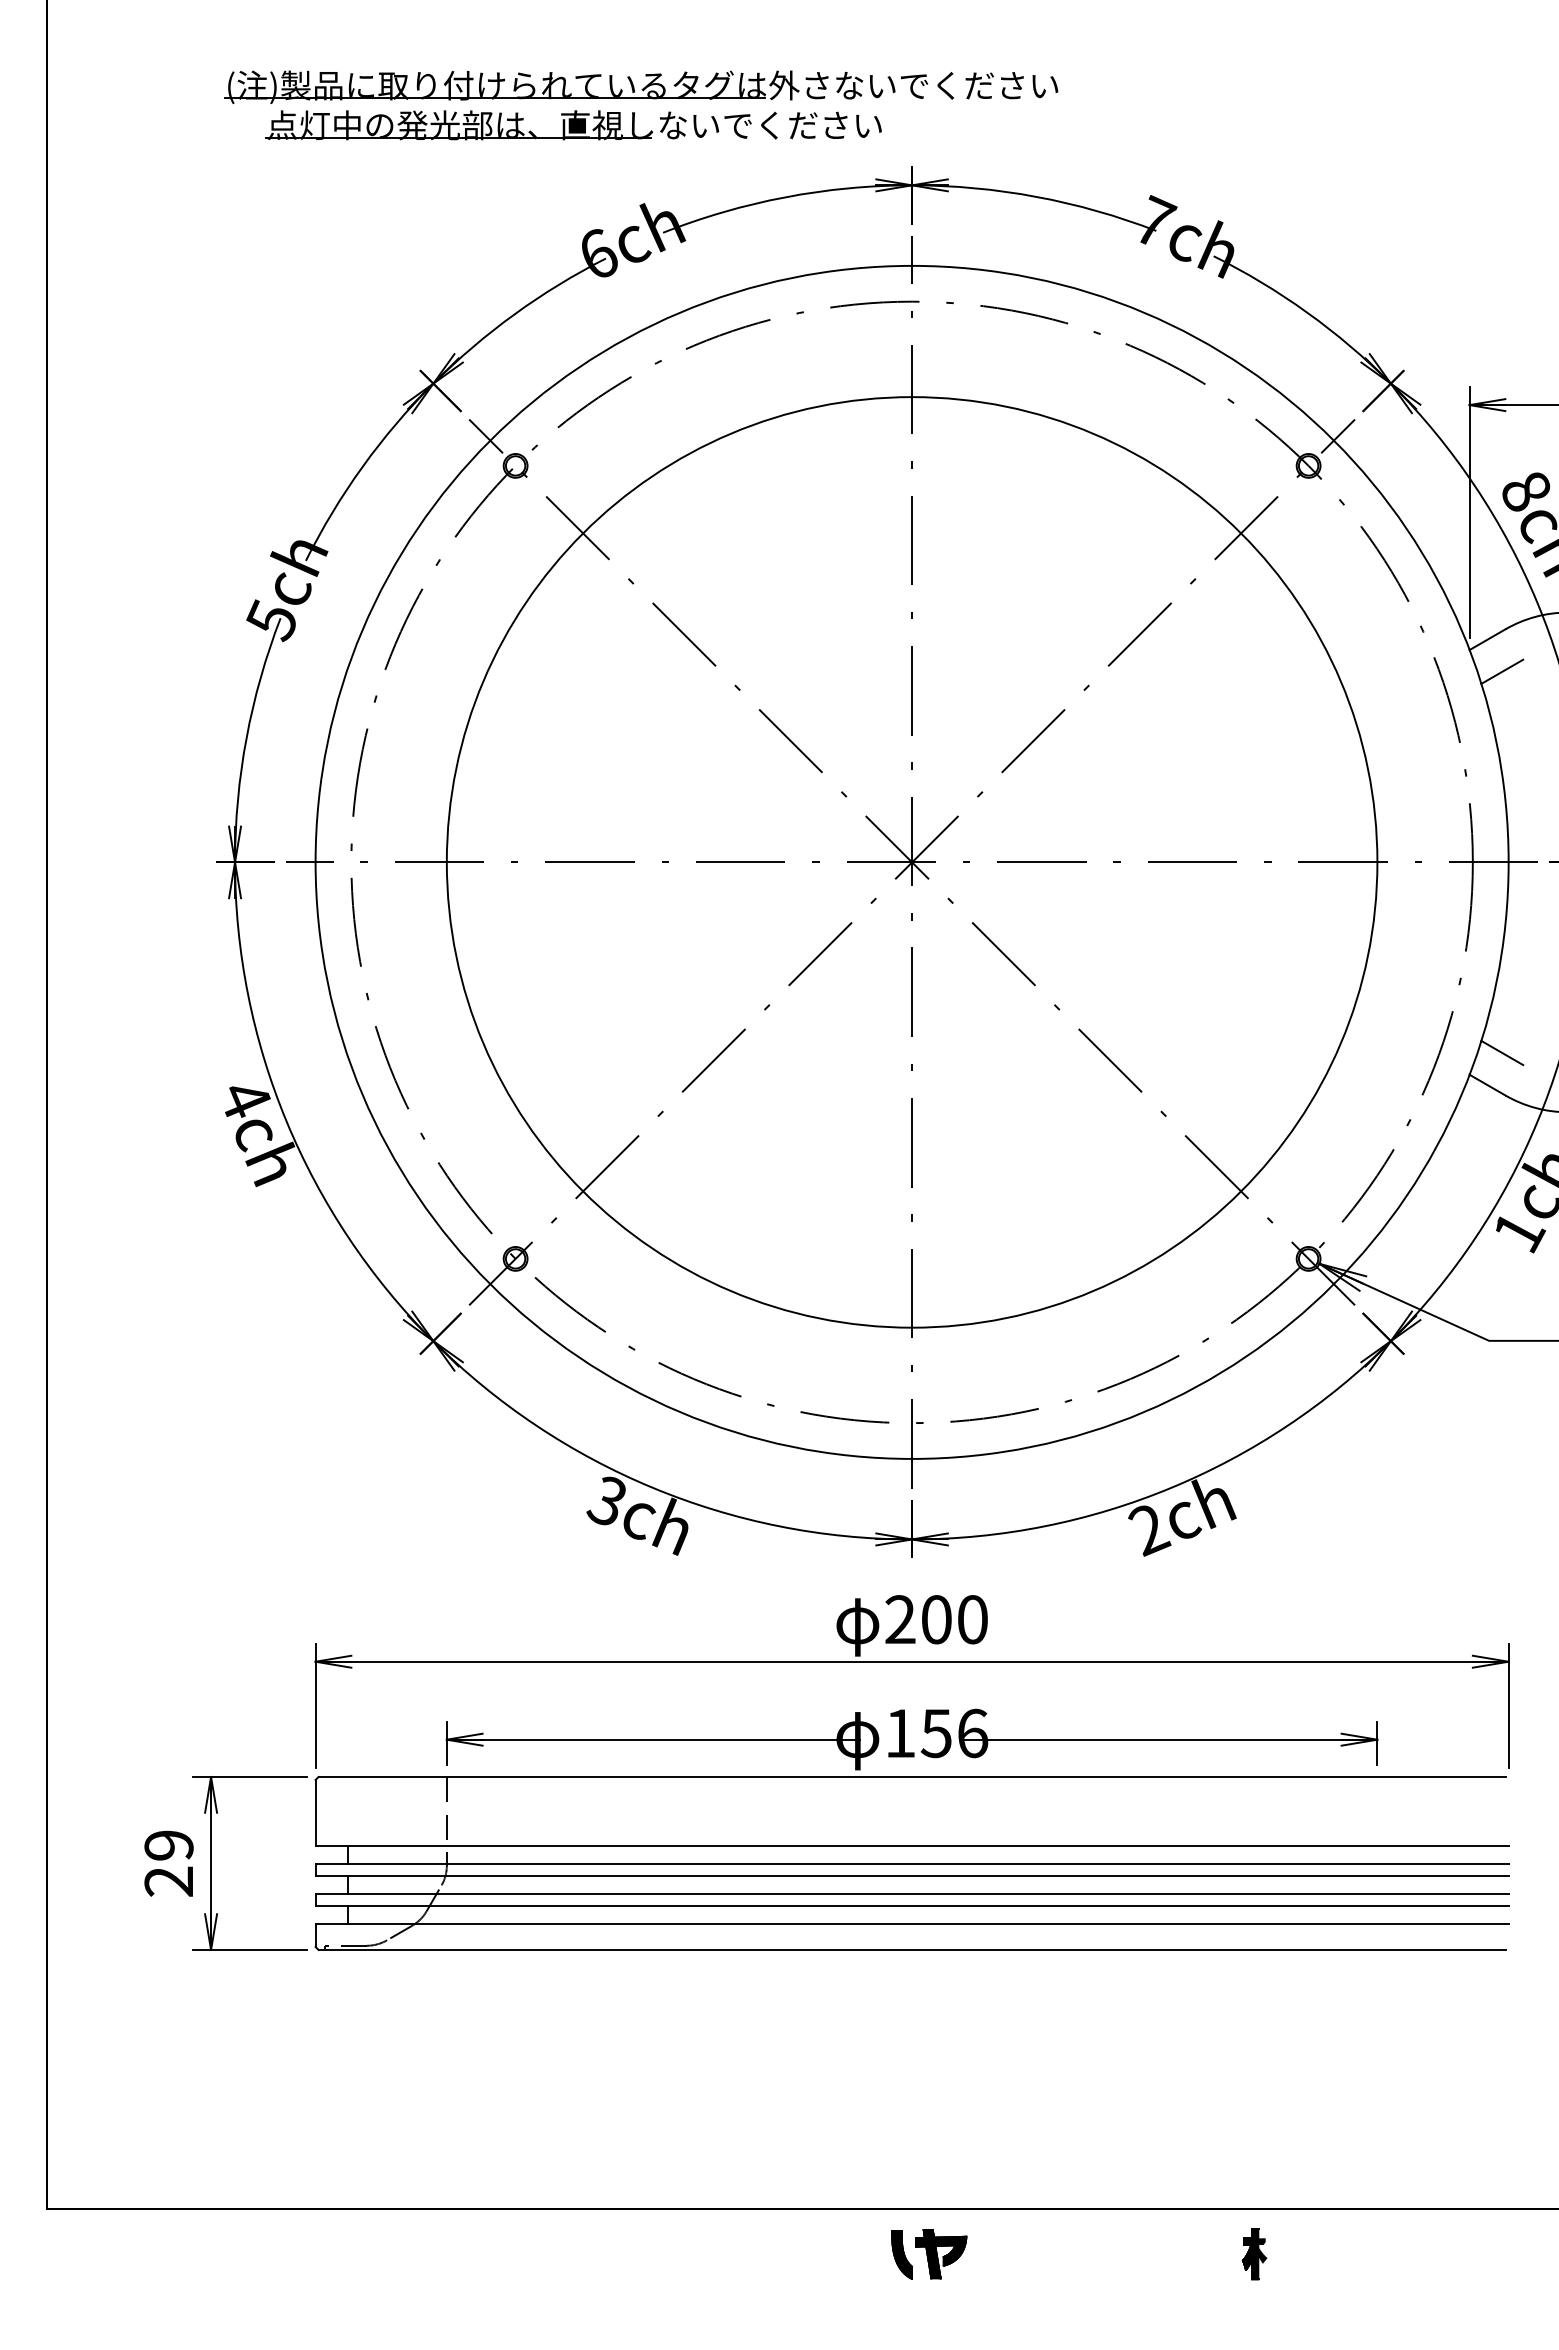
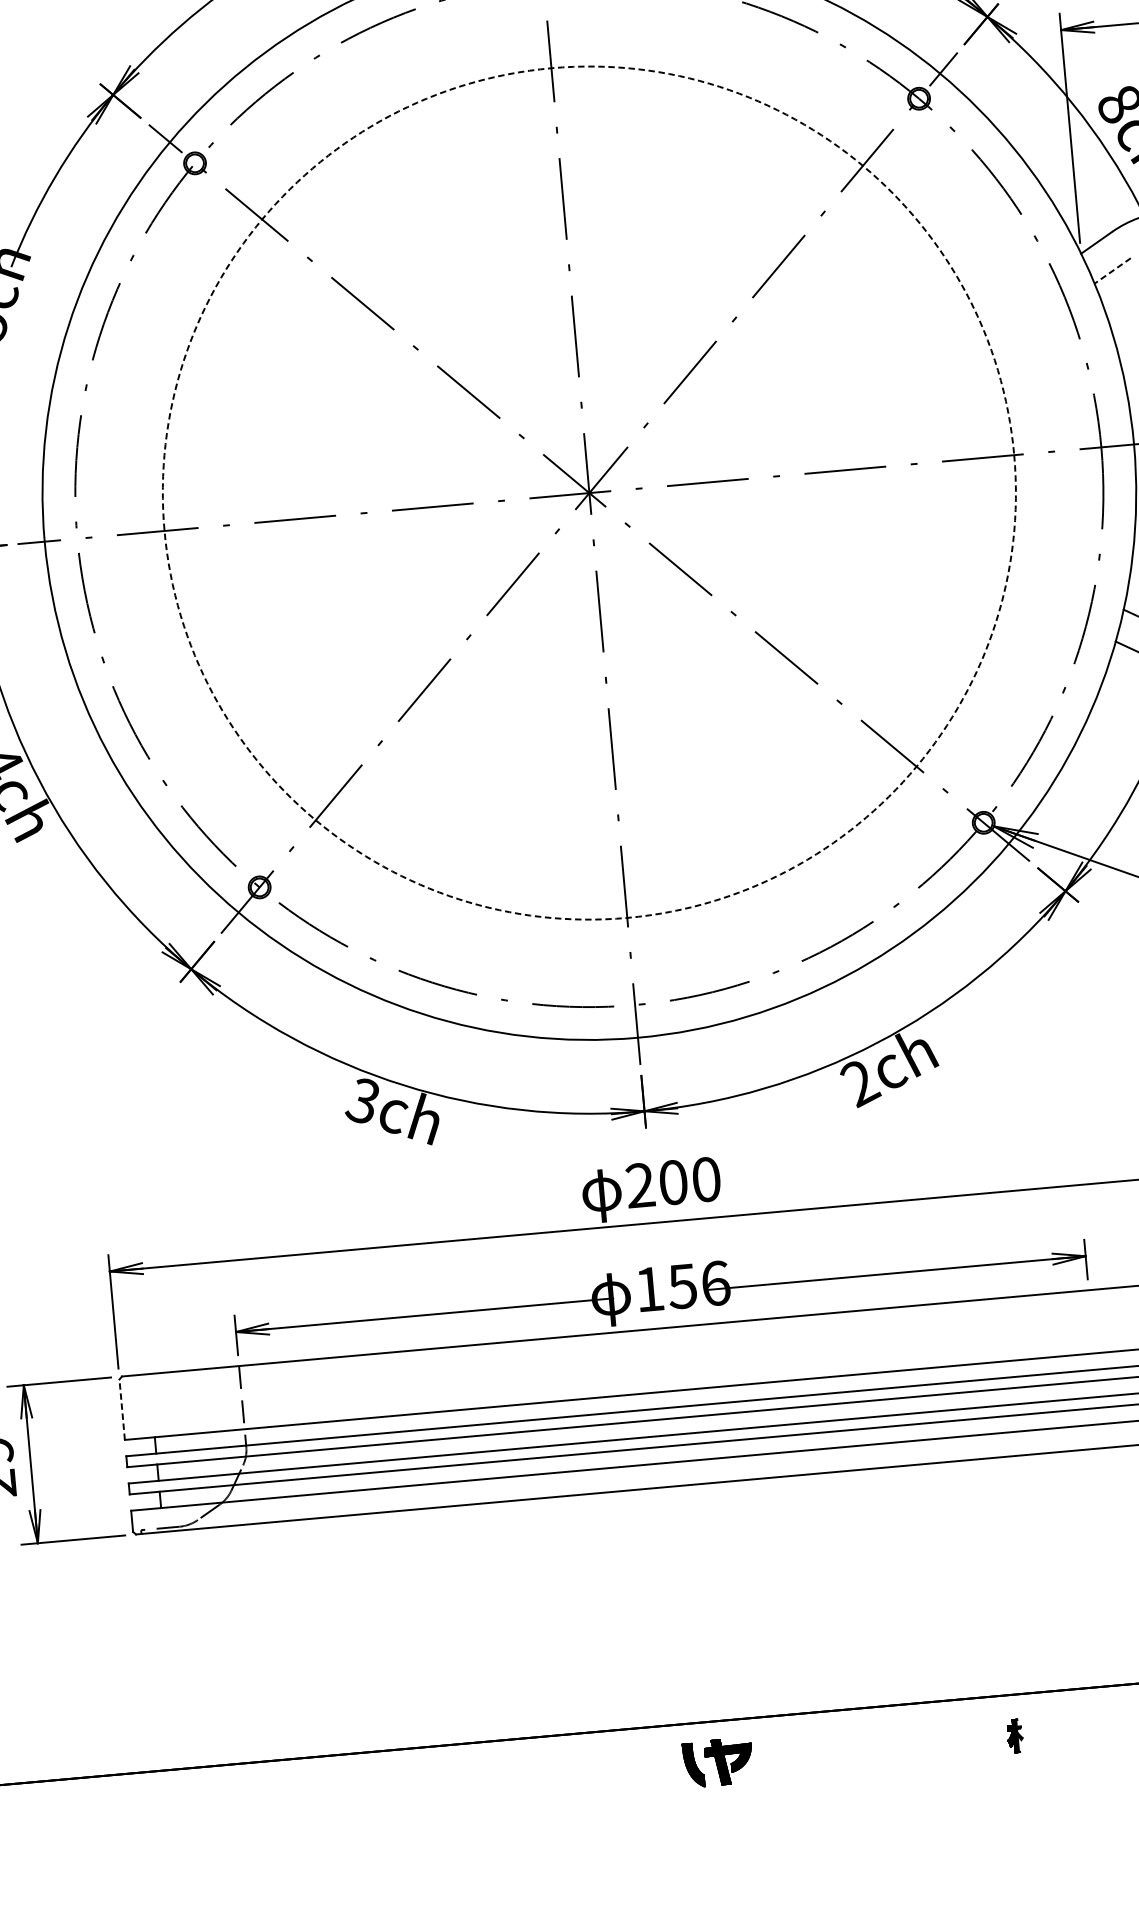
line: (1501, 672) -> (1112, 271), solid -> dashed
circle: (911, 862) -> (588, 493), solid -> dashed
line: (315, 1812) -> (122, 1409), solid -> dashed
part: (1254, 2254) -> (1015, 1736), size x0.7

